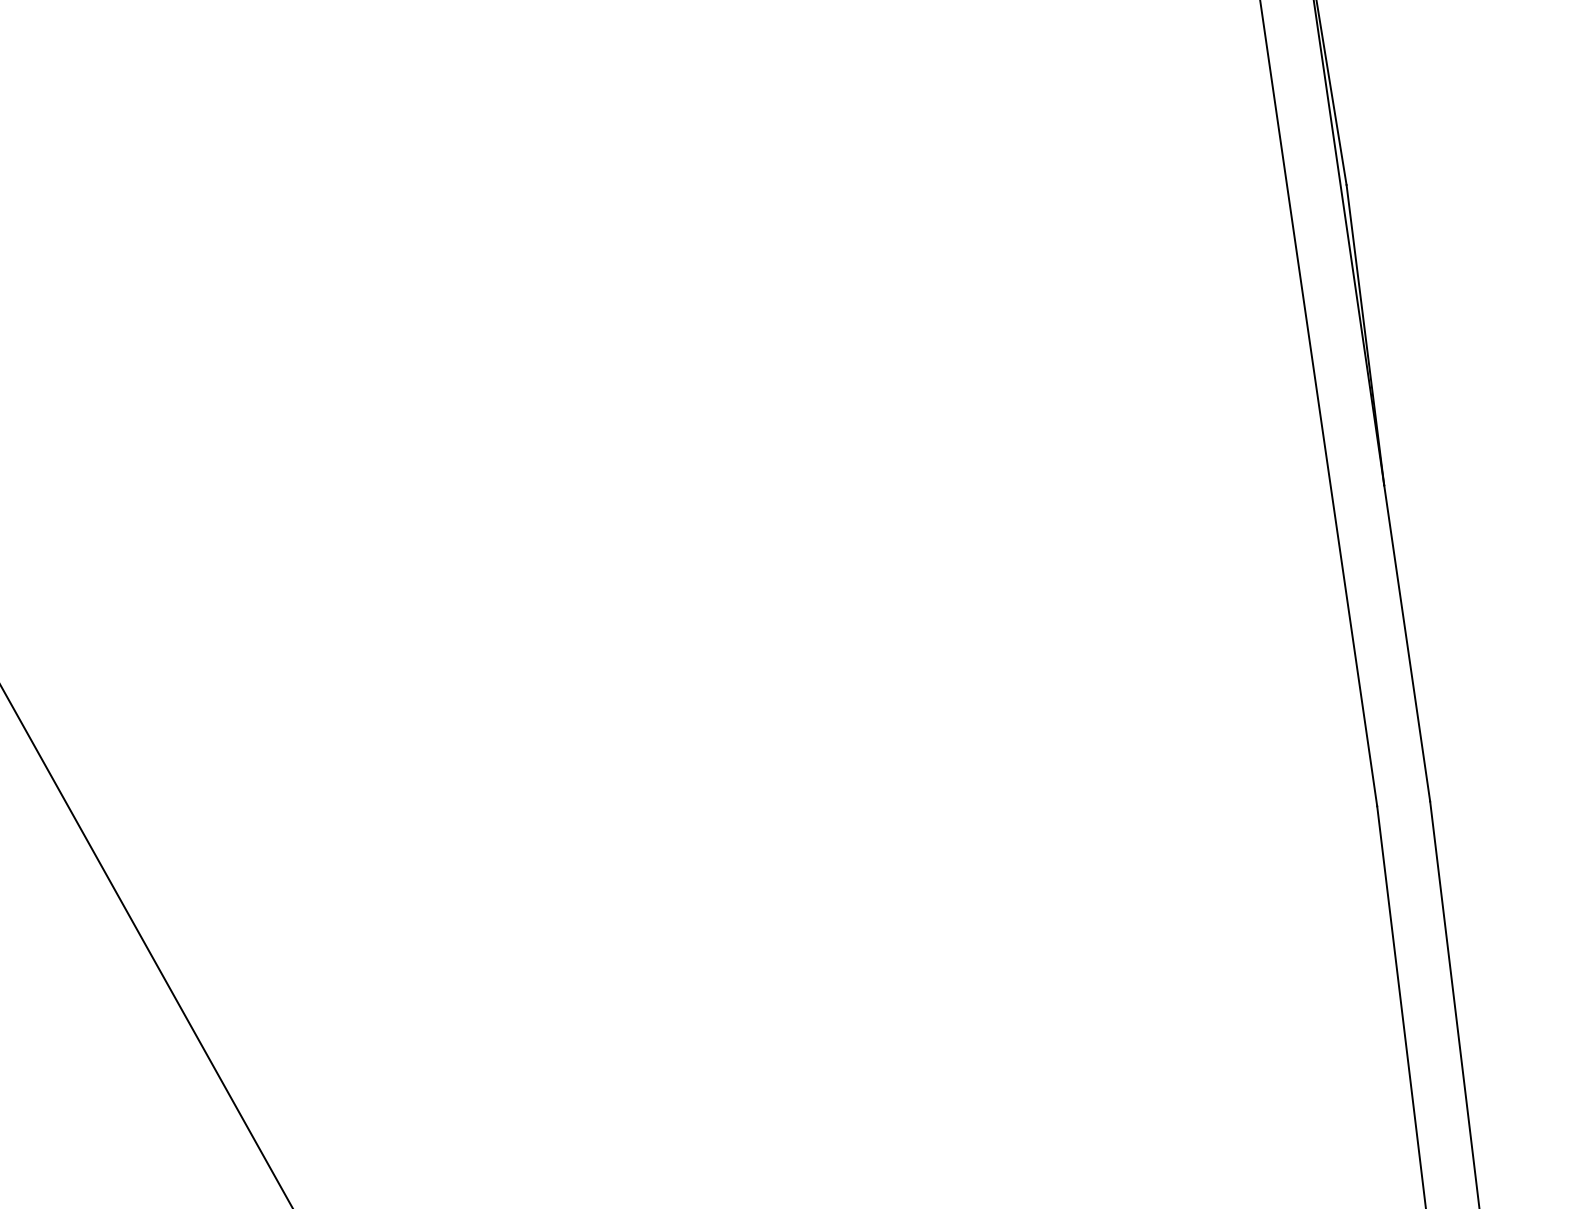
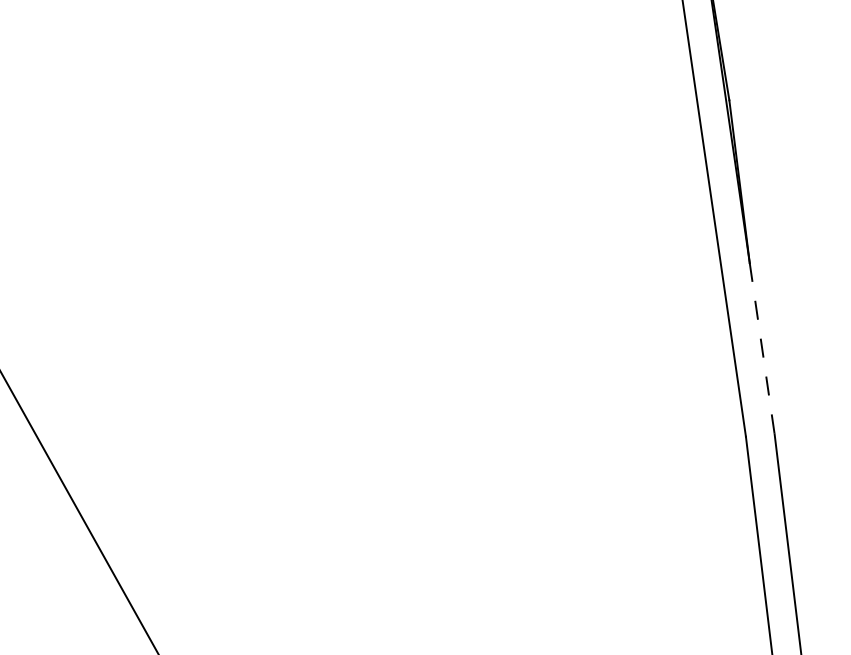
line: (1407, 643) -> (762, 348), solid -> dashed

